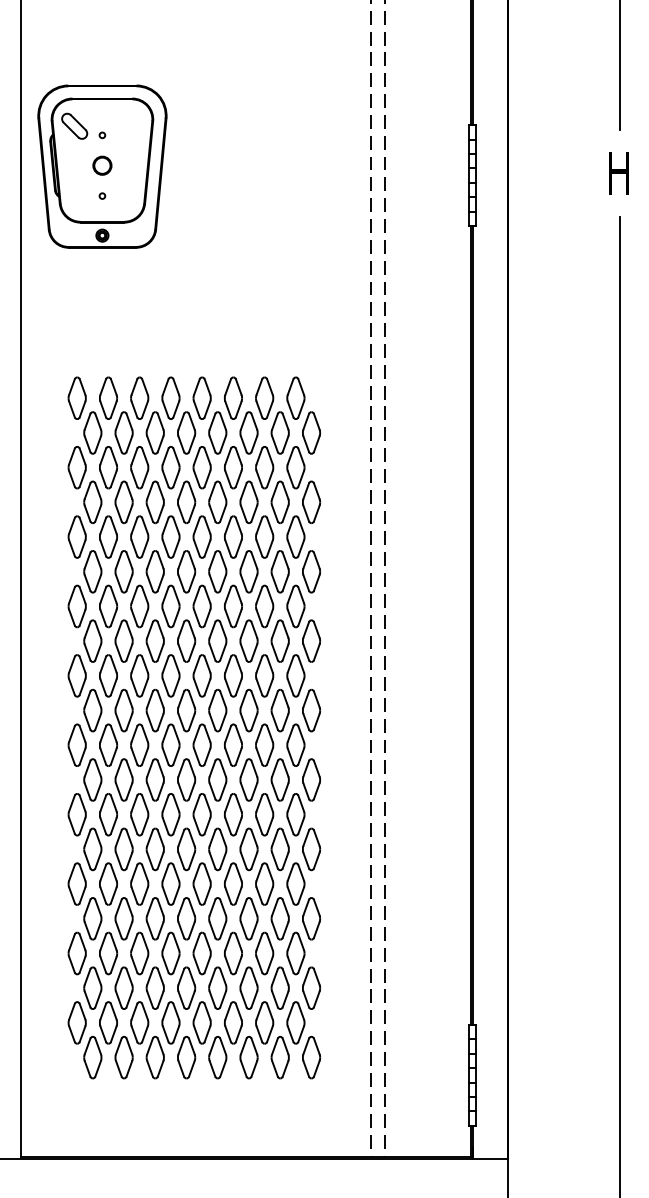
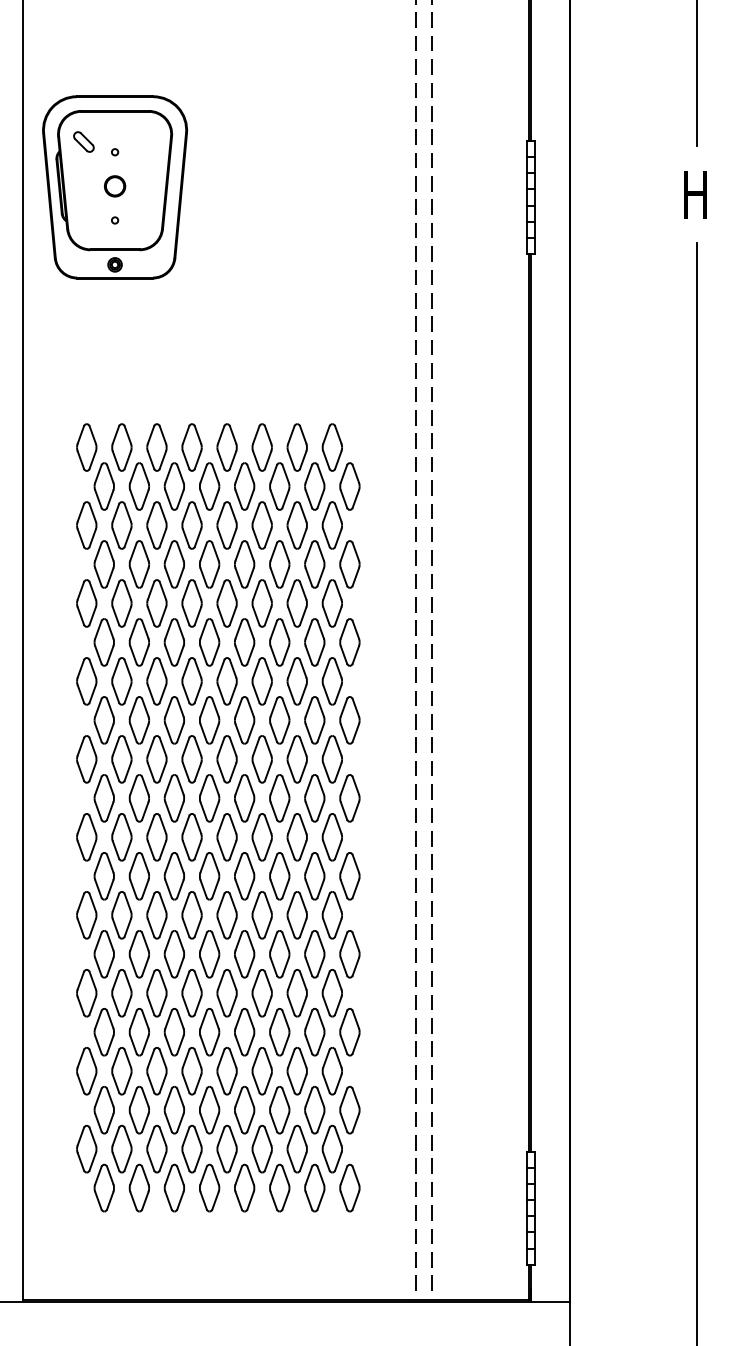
part: (74, 125) -> (83, 141), size x0.7

